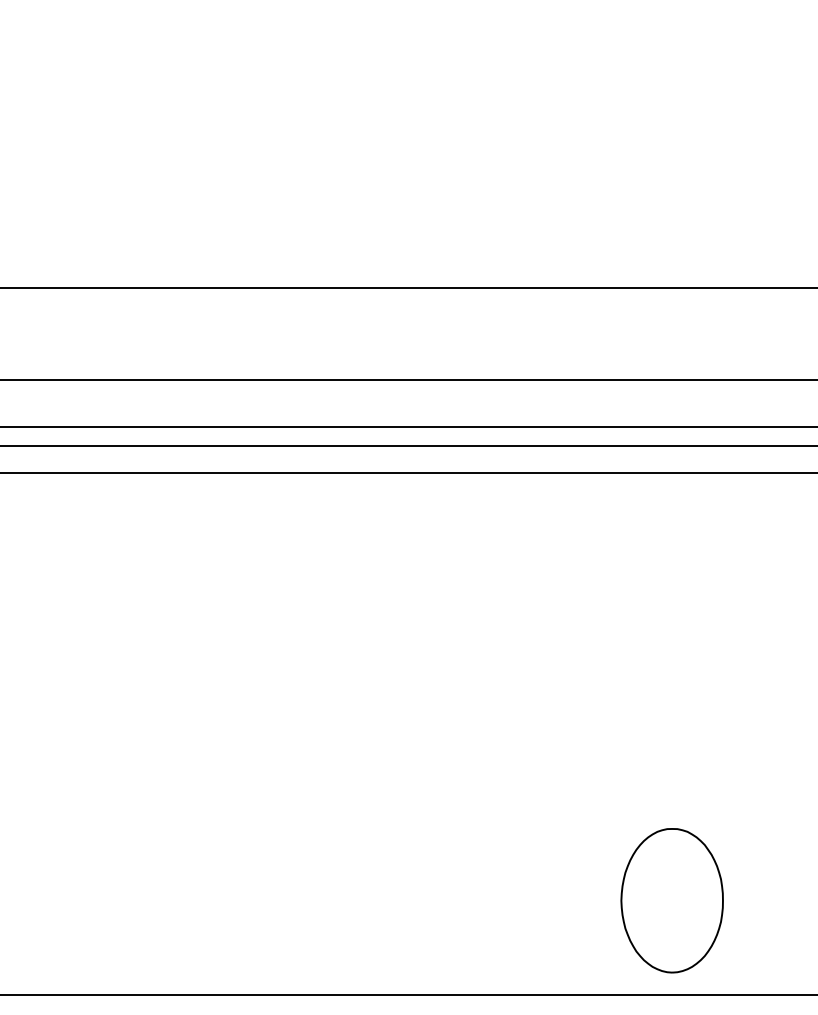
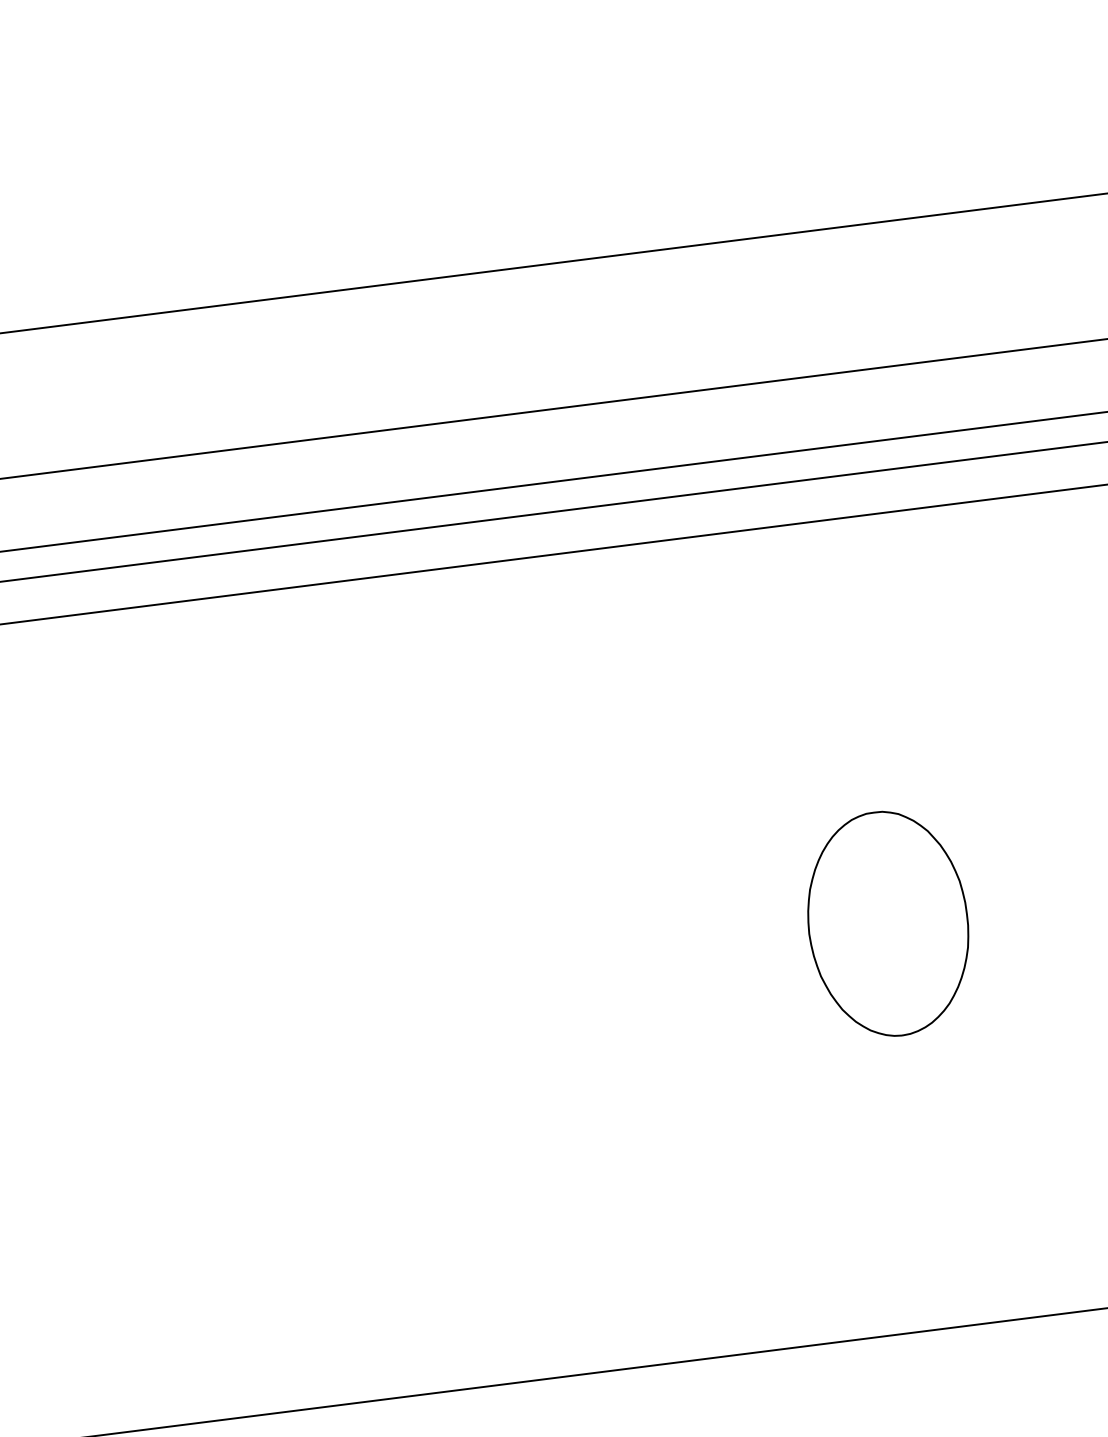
part: (671, 900) -> (887, 923), moved

